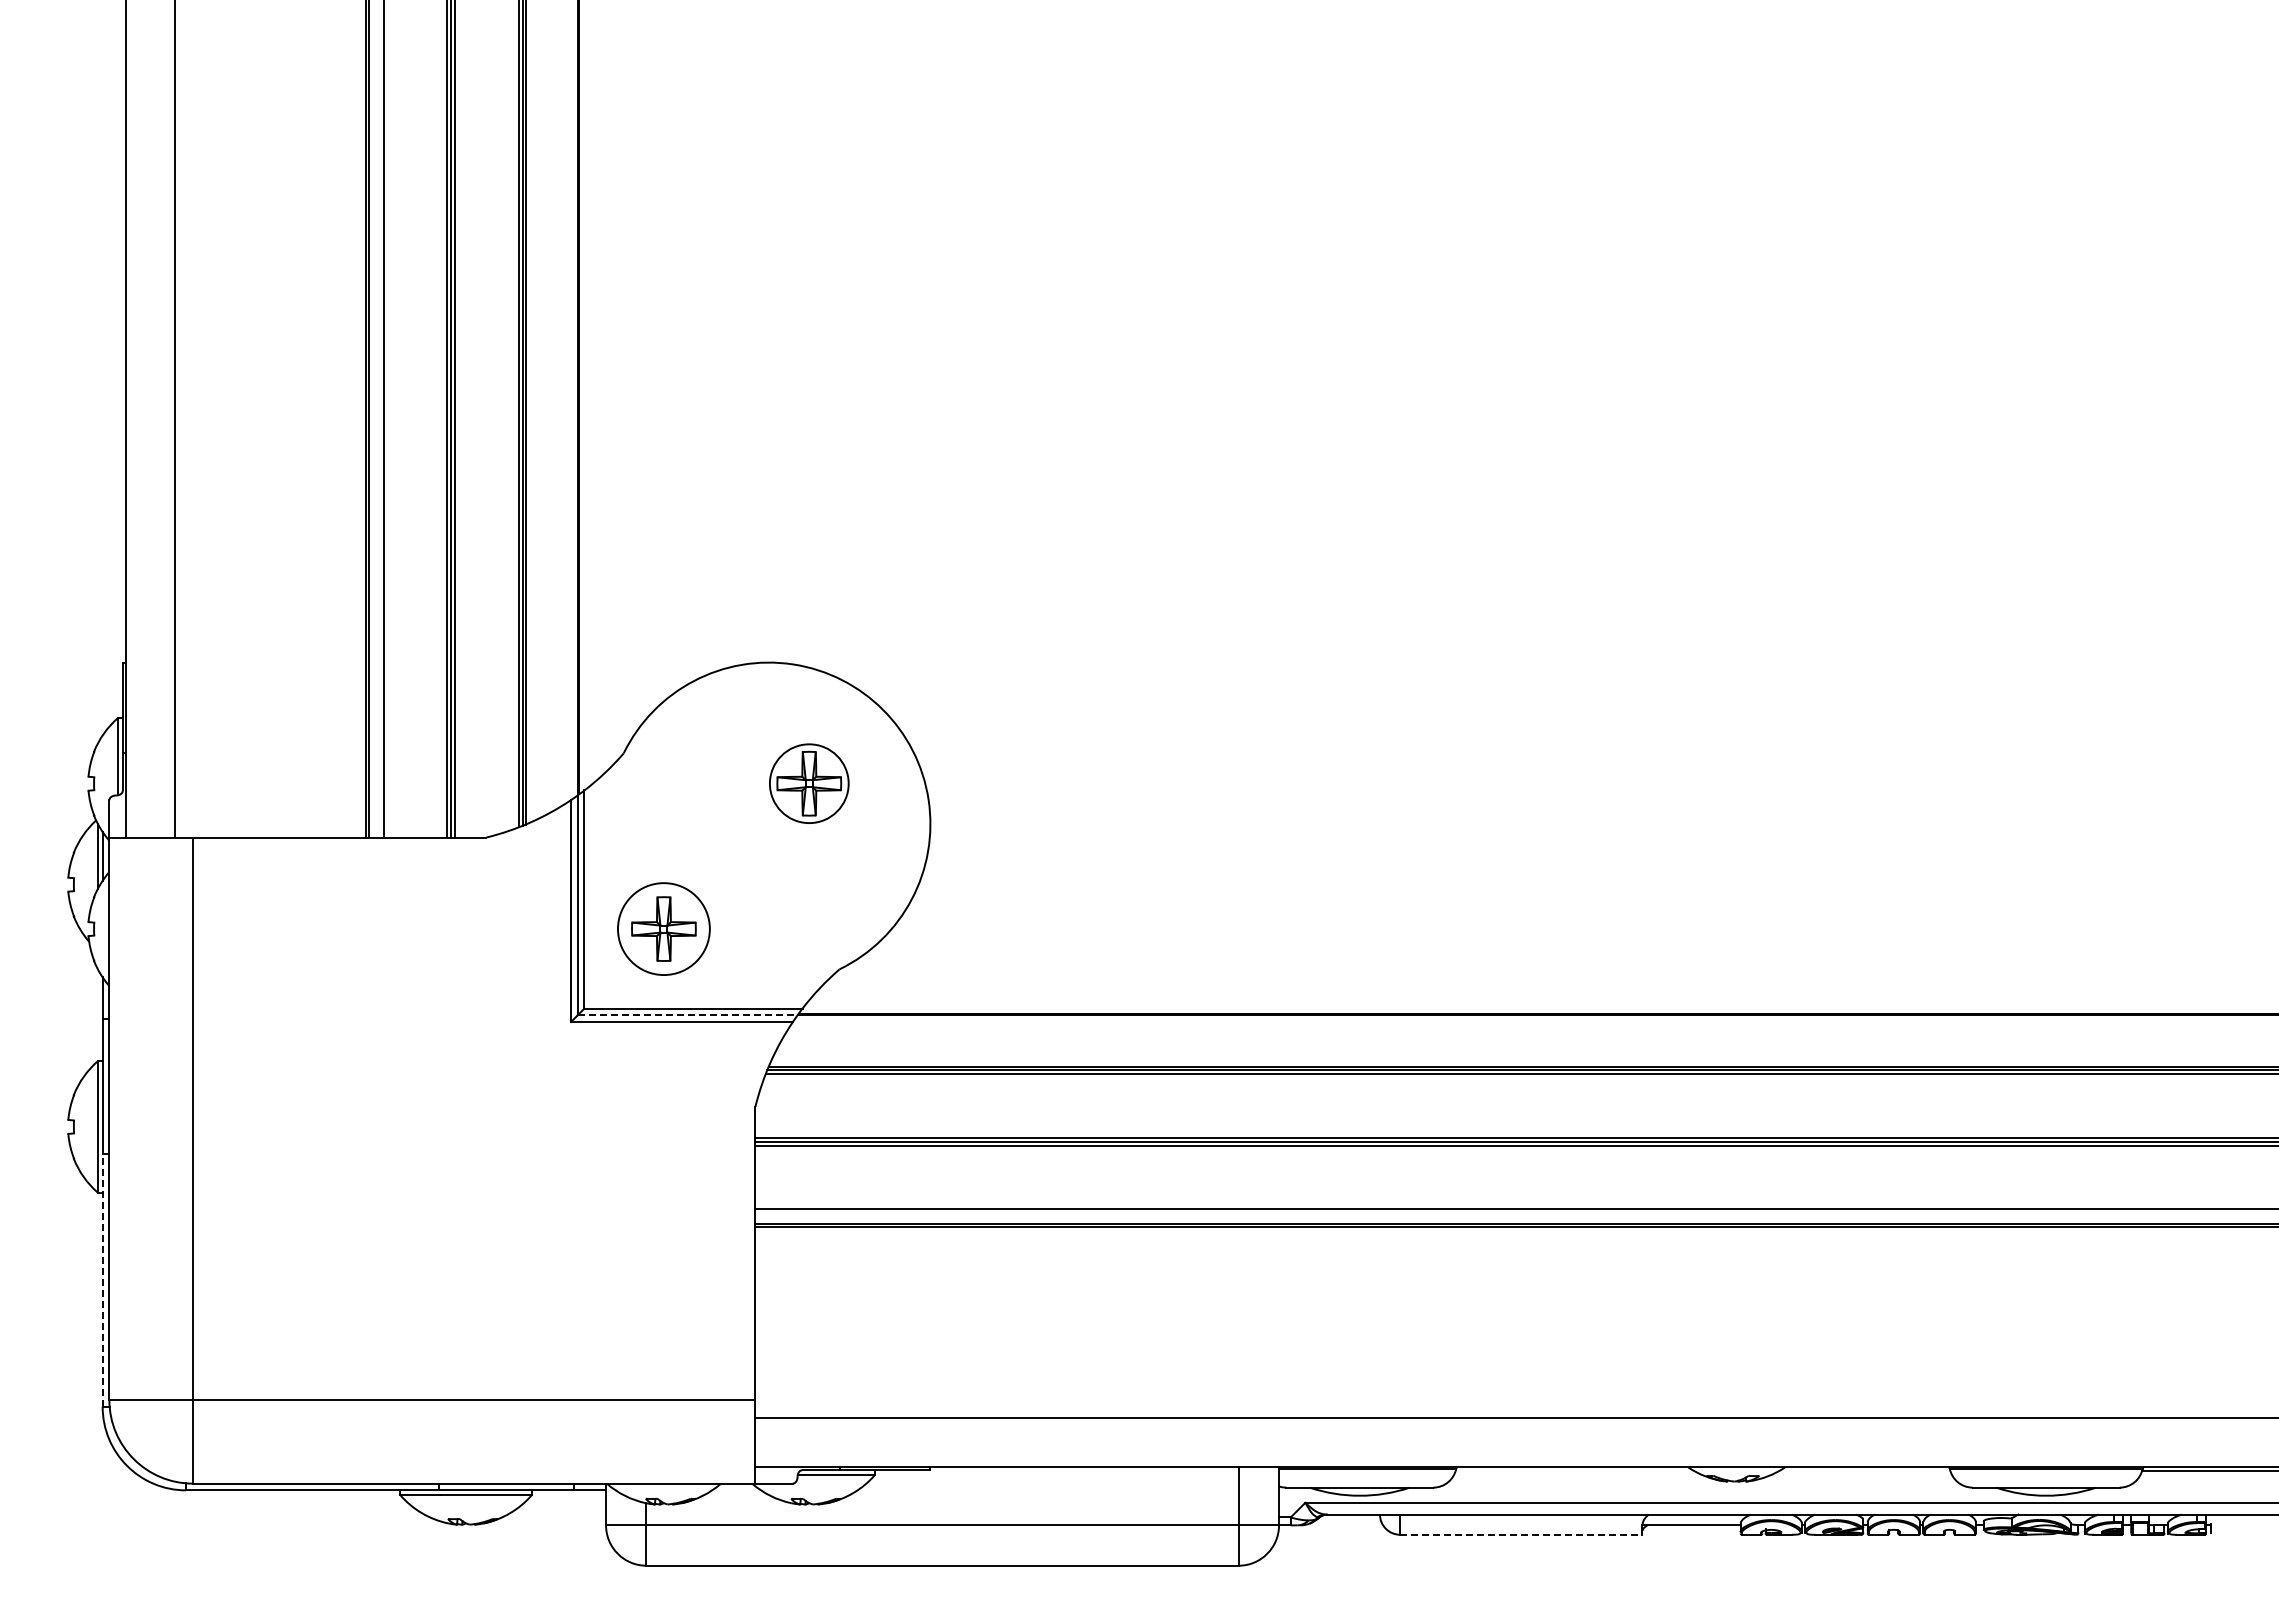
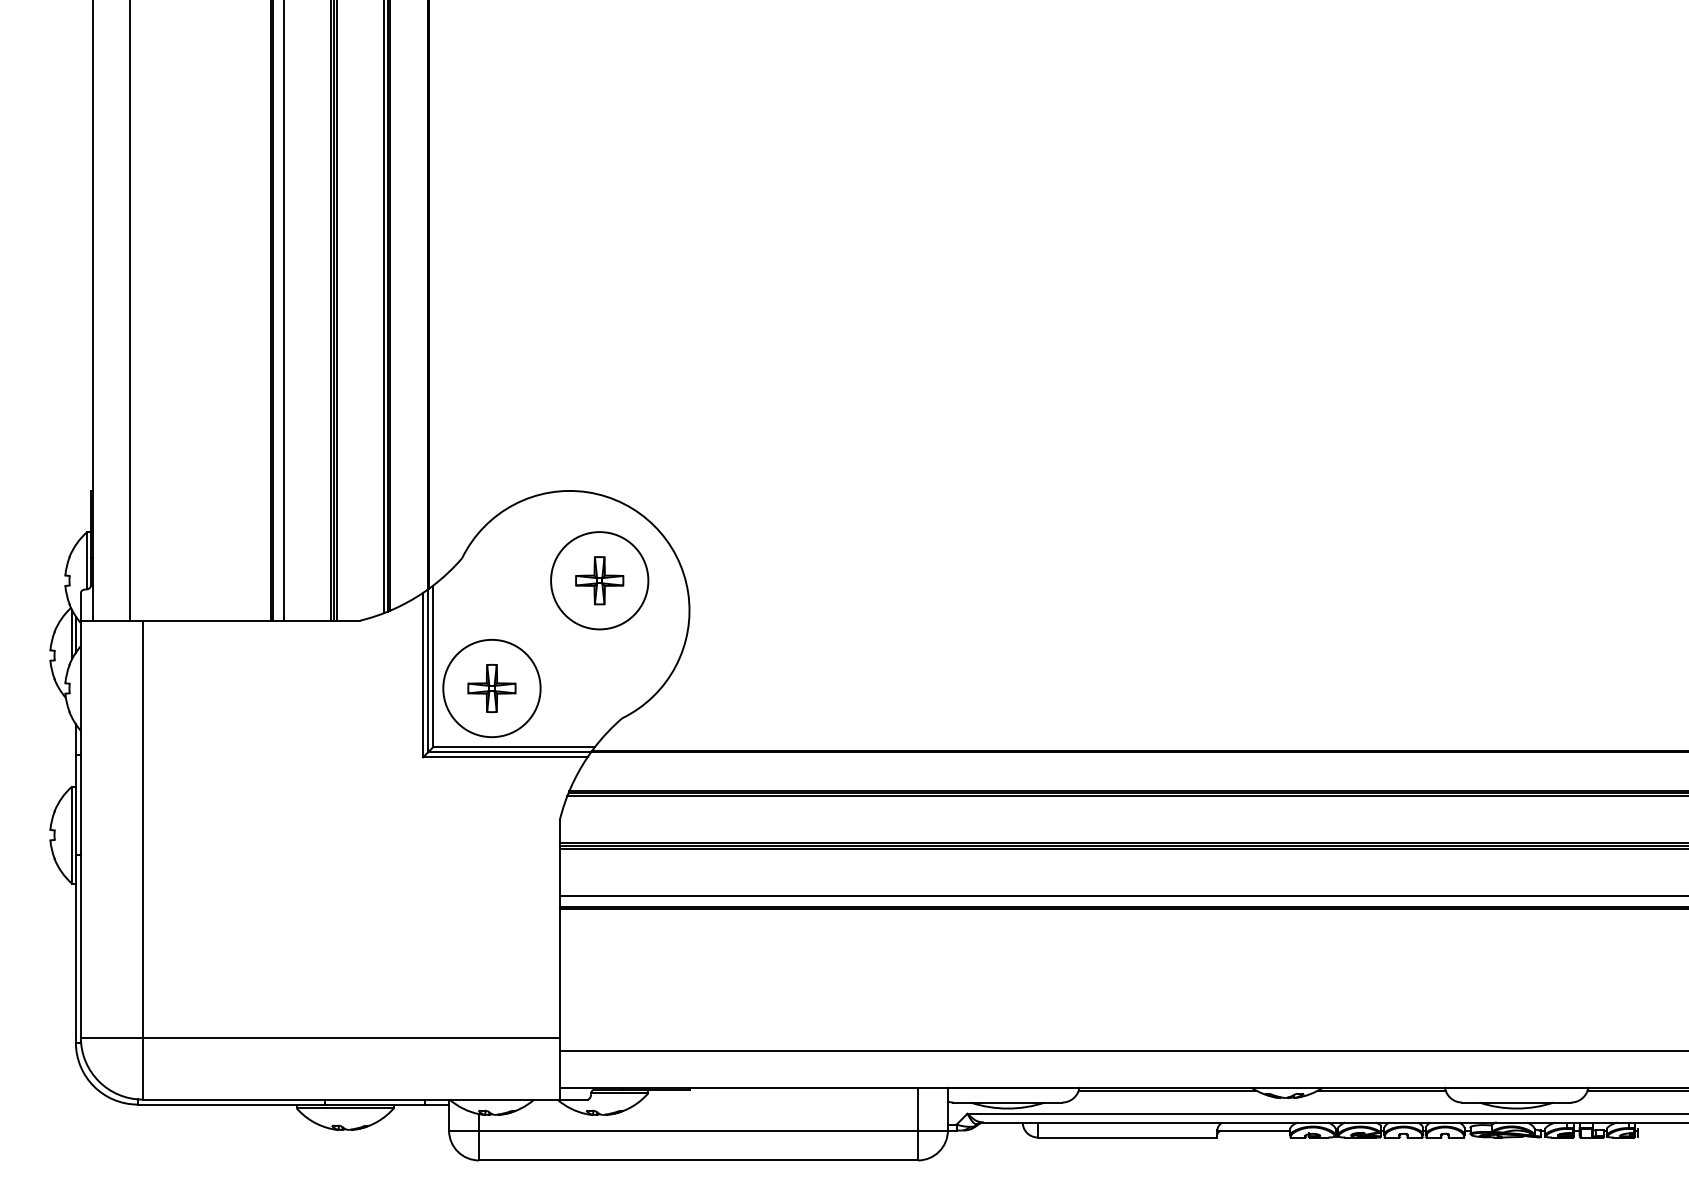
circle: (808, 783) -> (599, 580), size x1.67
circle: (663, 928) -> (491, 688), size x1.43
line: (687, 1015) -> (509, 752), dashed -> solid
line: (102, 1280) -> (75, 949), dashed -> solid
line: (1574, 1471) -> (1166, 1090), added
line: (1864, 1471) -> (1381, 1090), added
line: (1521, 1534) -> (1127, 1137), dashed -> solid

